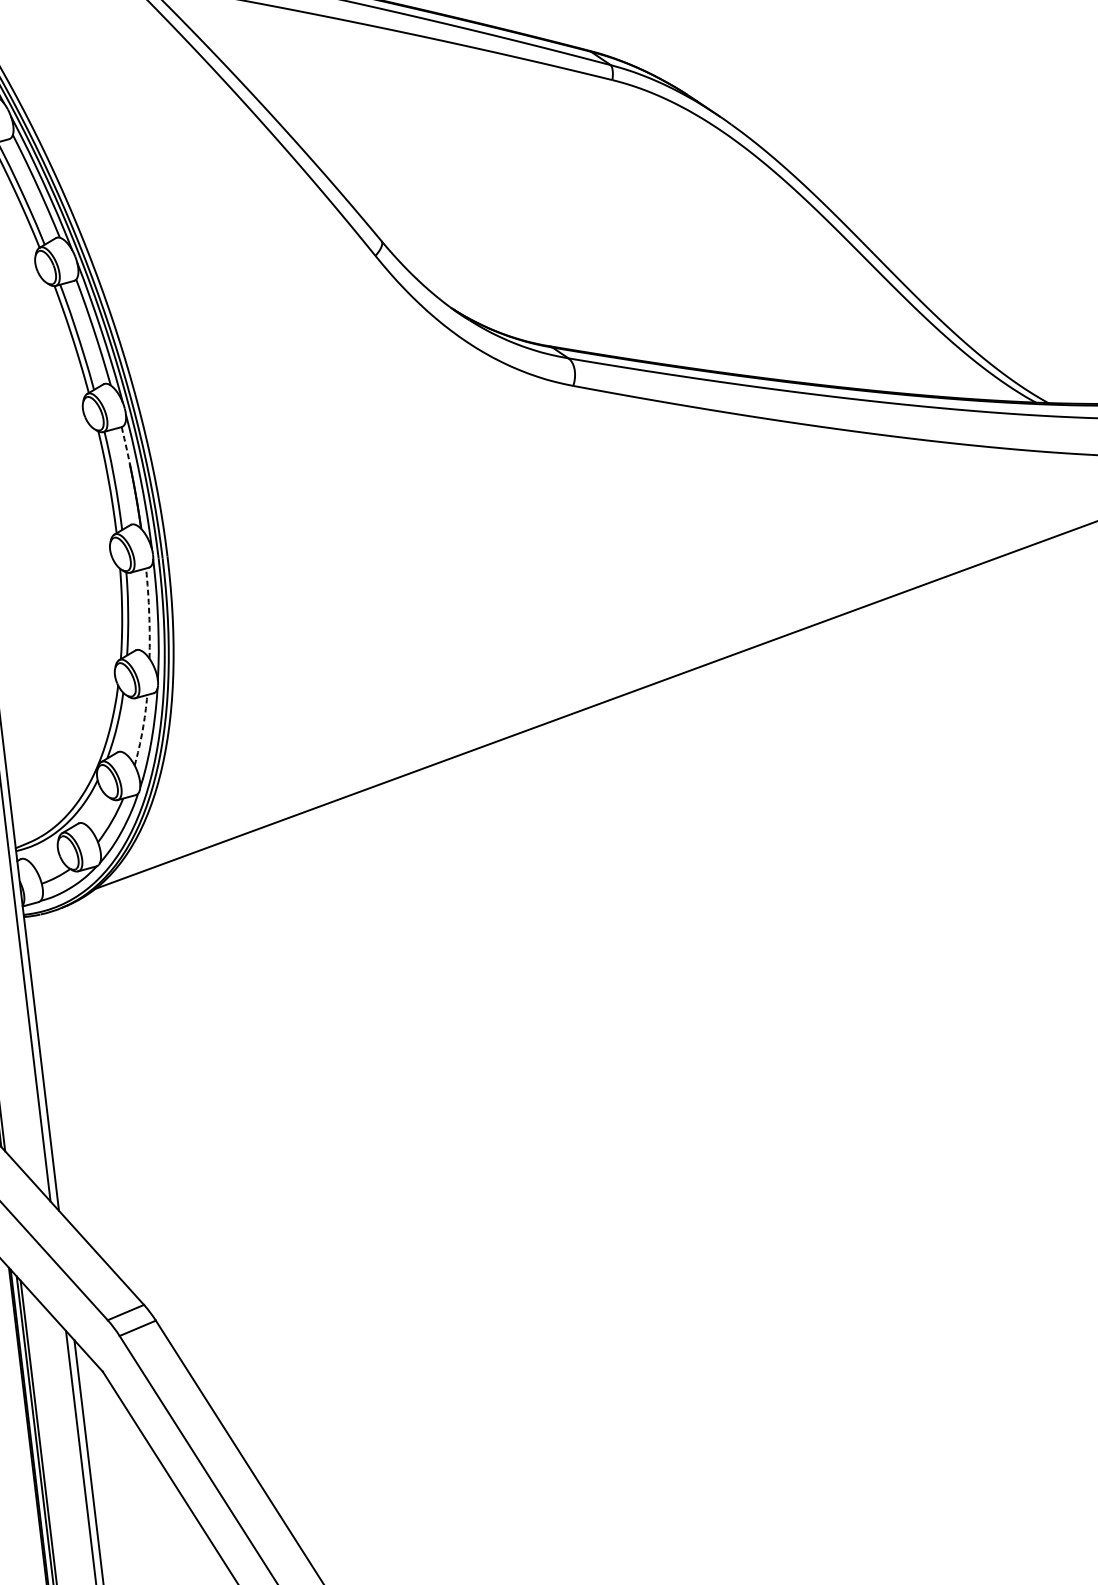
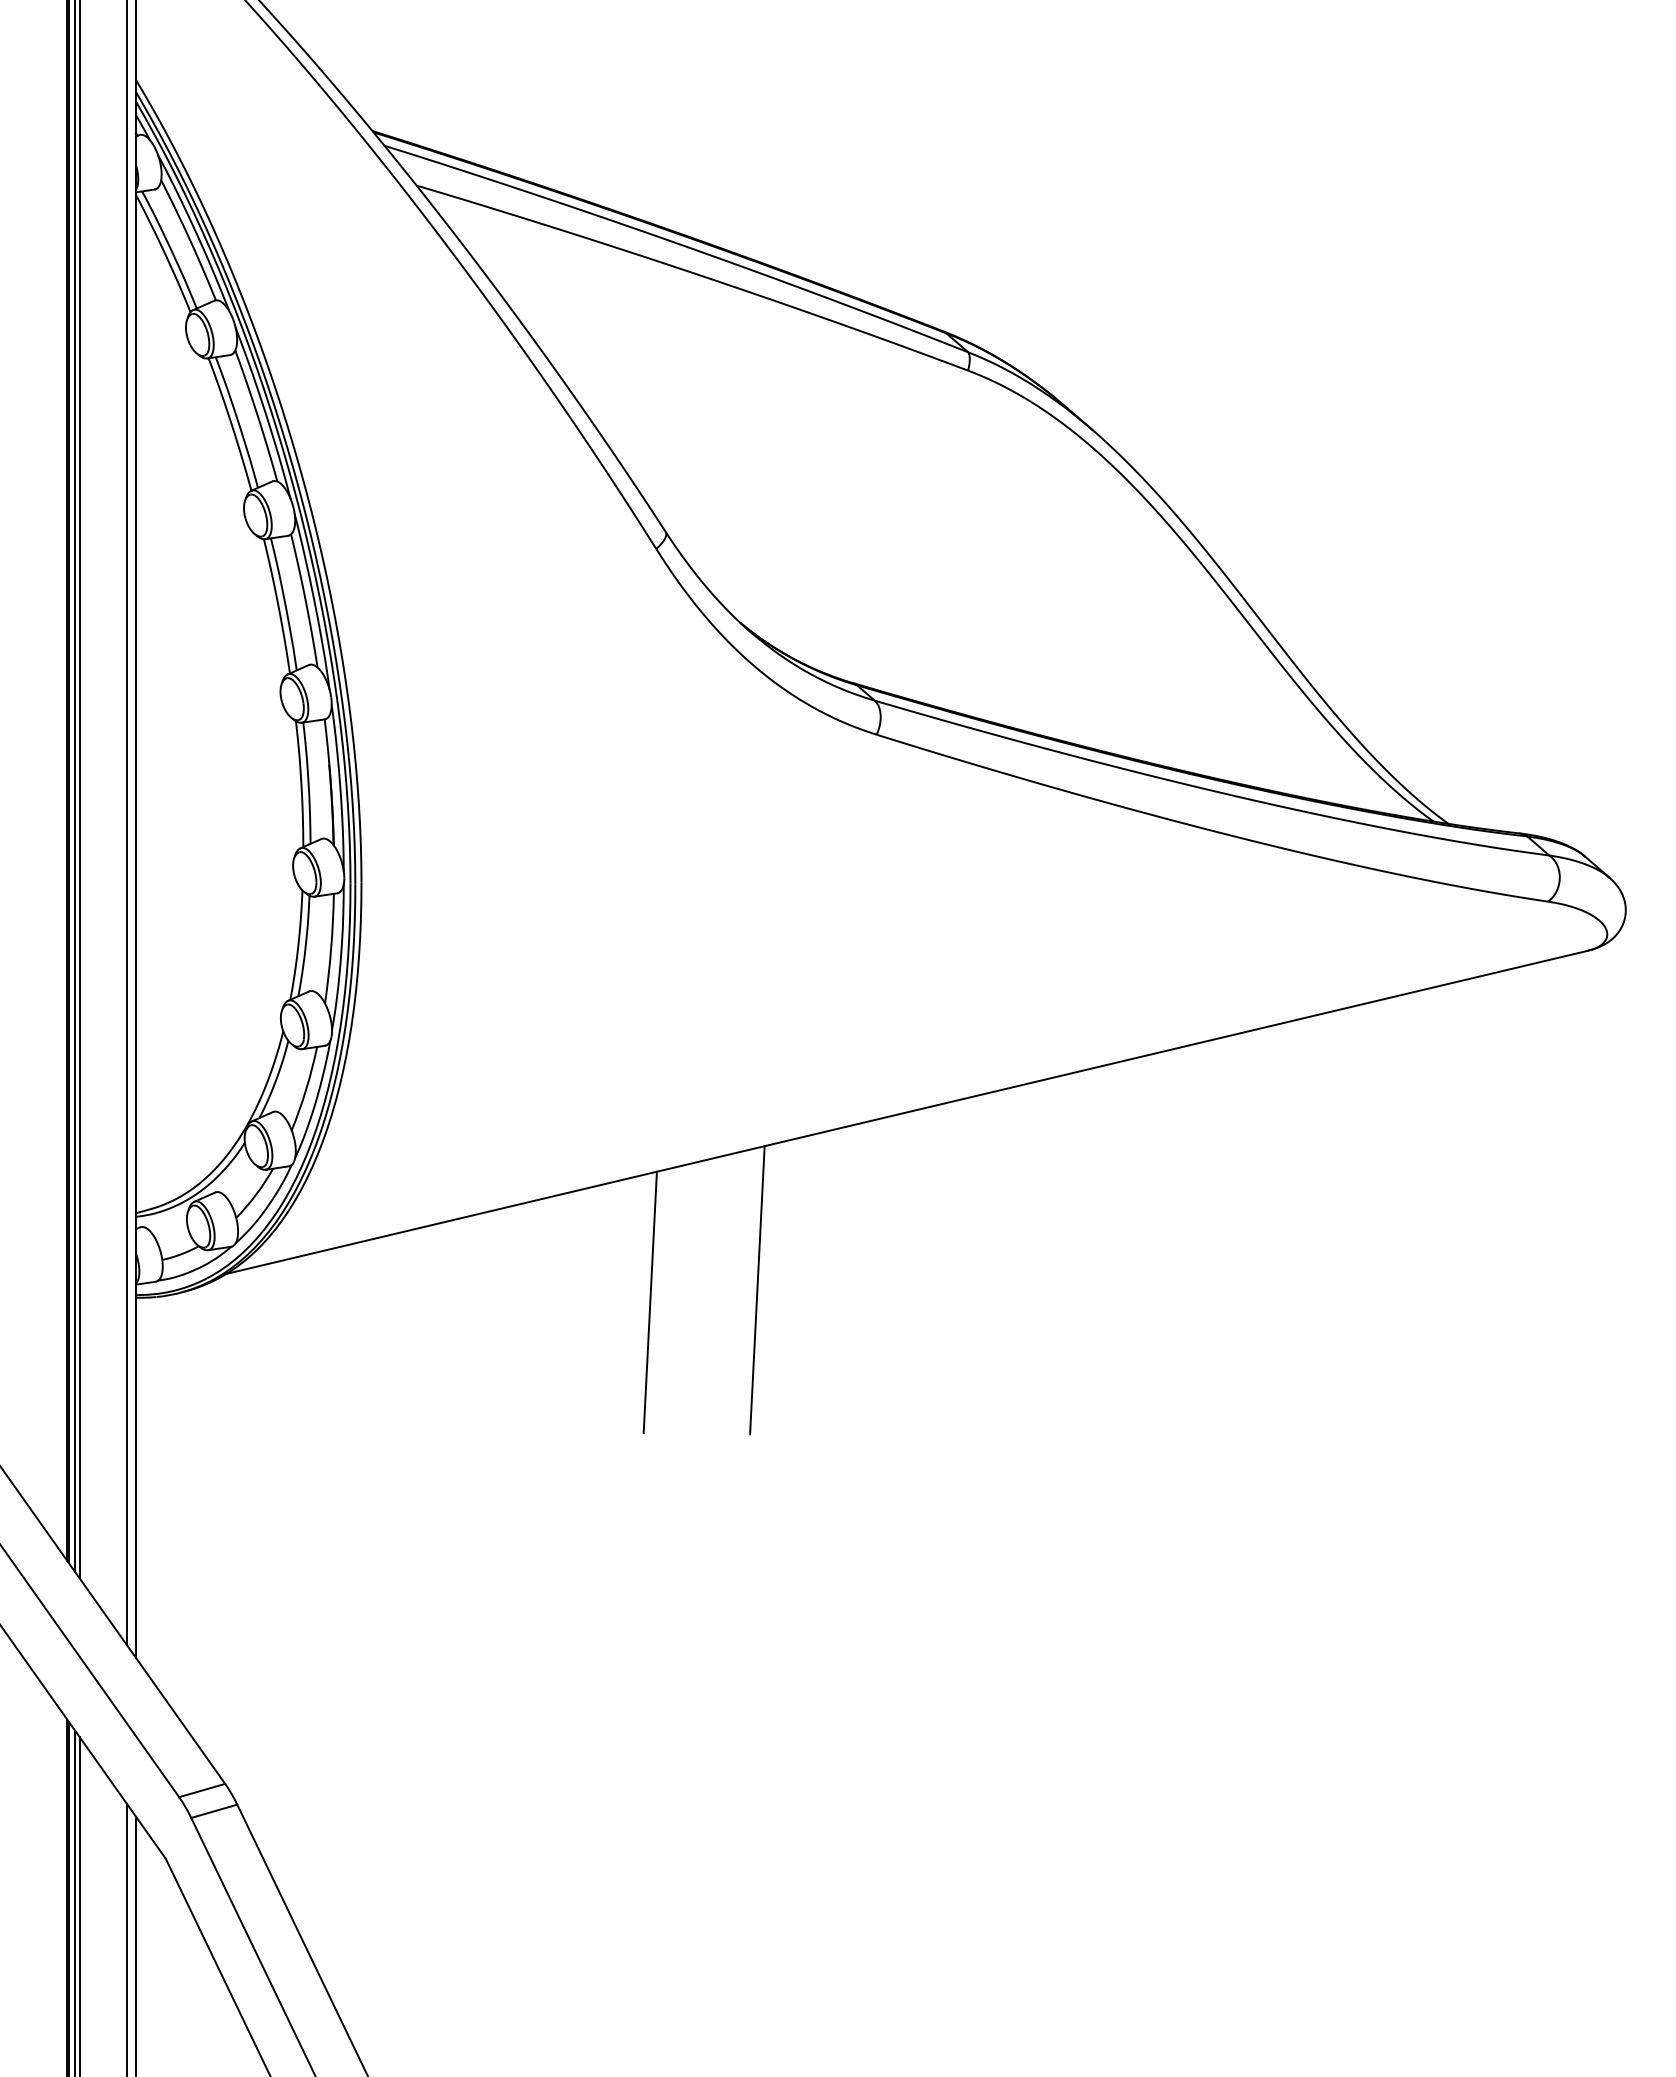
line: (126, 445) -> (327, 742), dashed -> solid
arc: (149, 613) -> (331, 948), dashed -> solid
arc: (142, 730) -> (306, 1089), dashed -> solid
line: (530, 850) -> (757, 1290), added
line: (443, 871) -> (649, 1302), added

